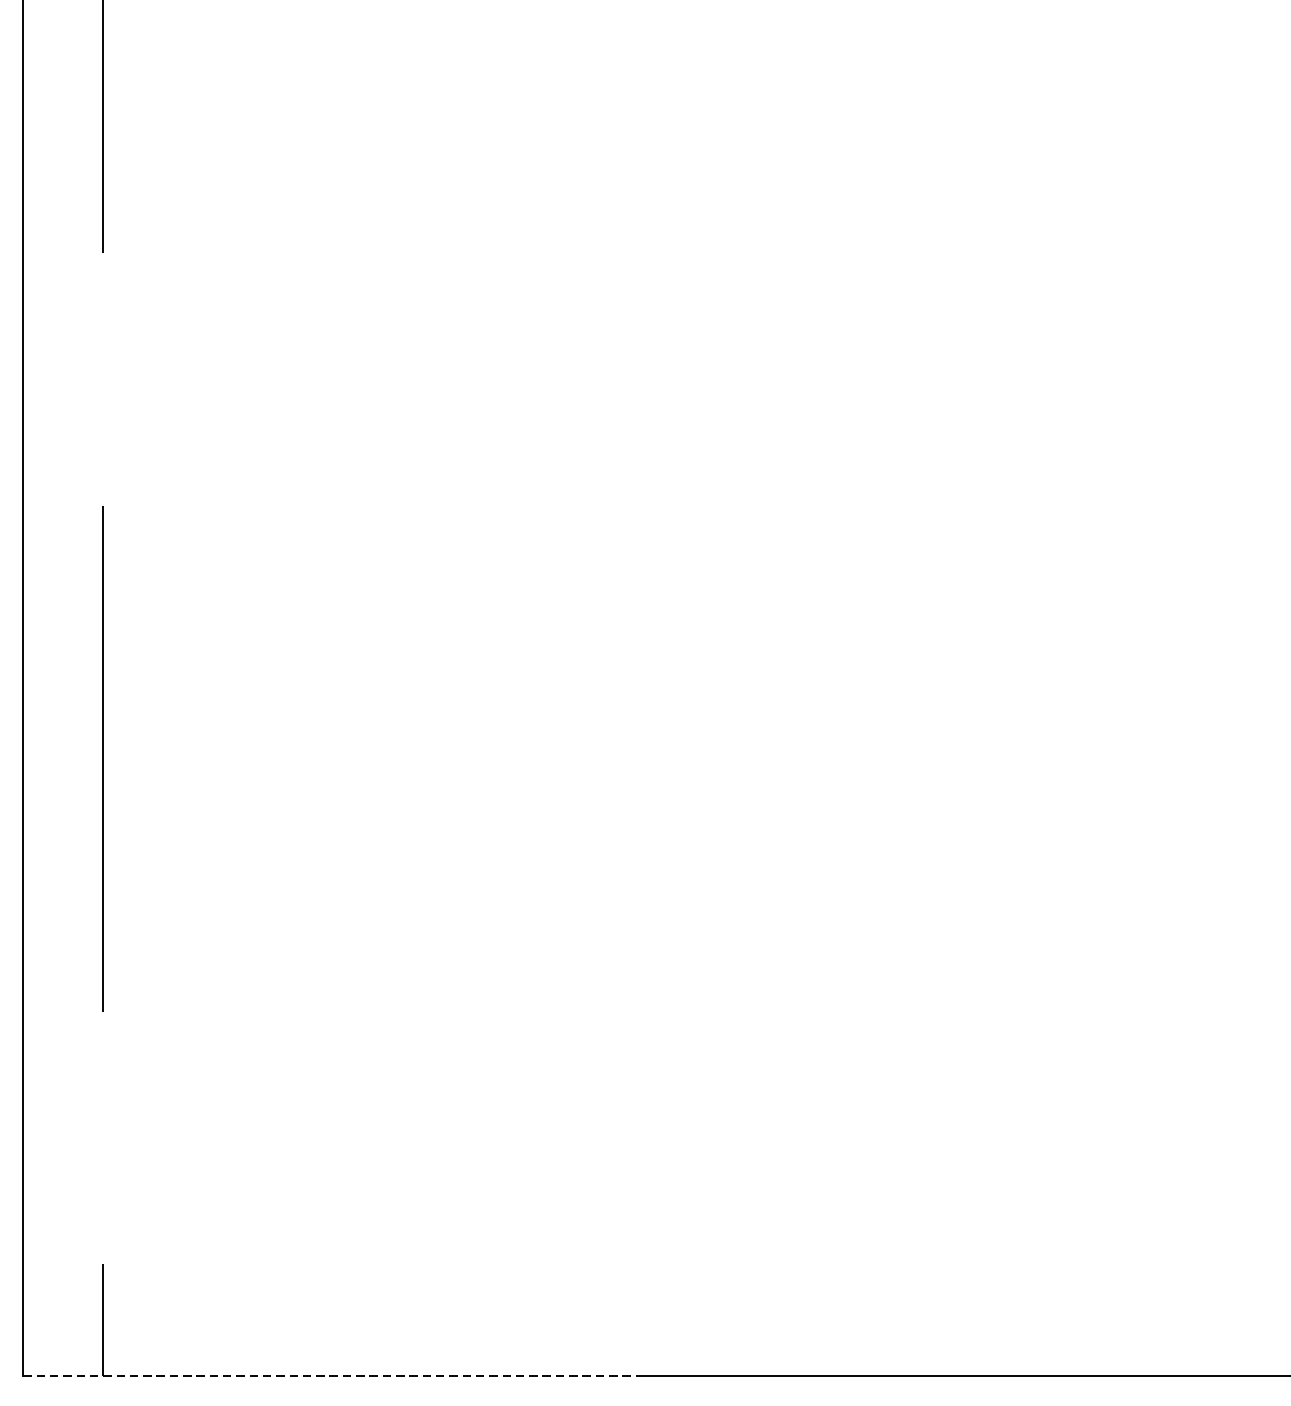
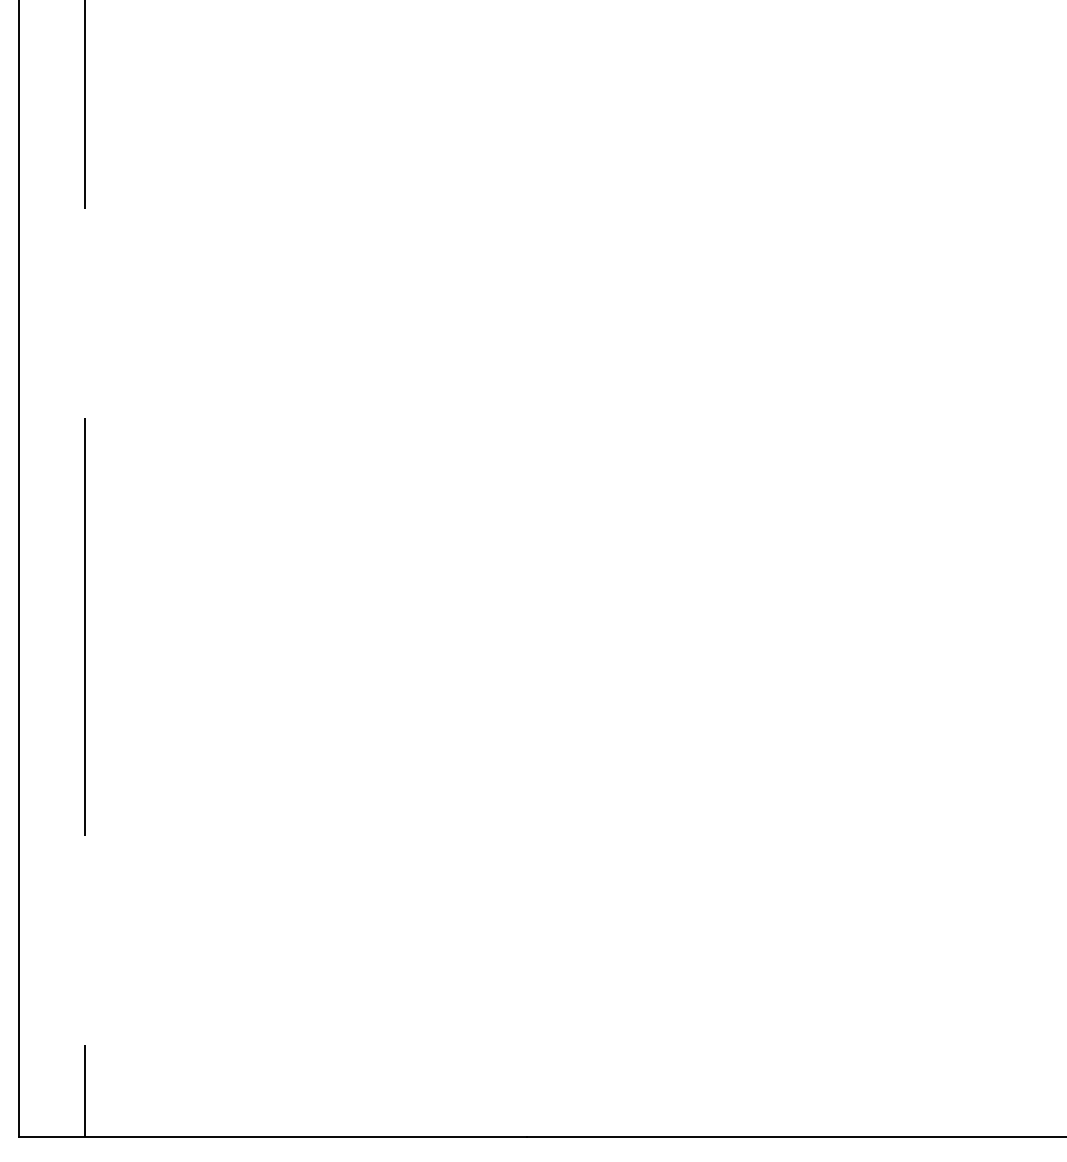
line: (330, 1376) -> (273, 1137), dashed -> solid

